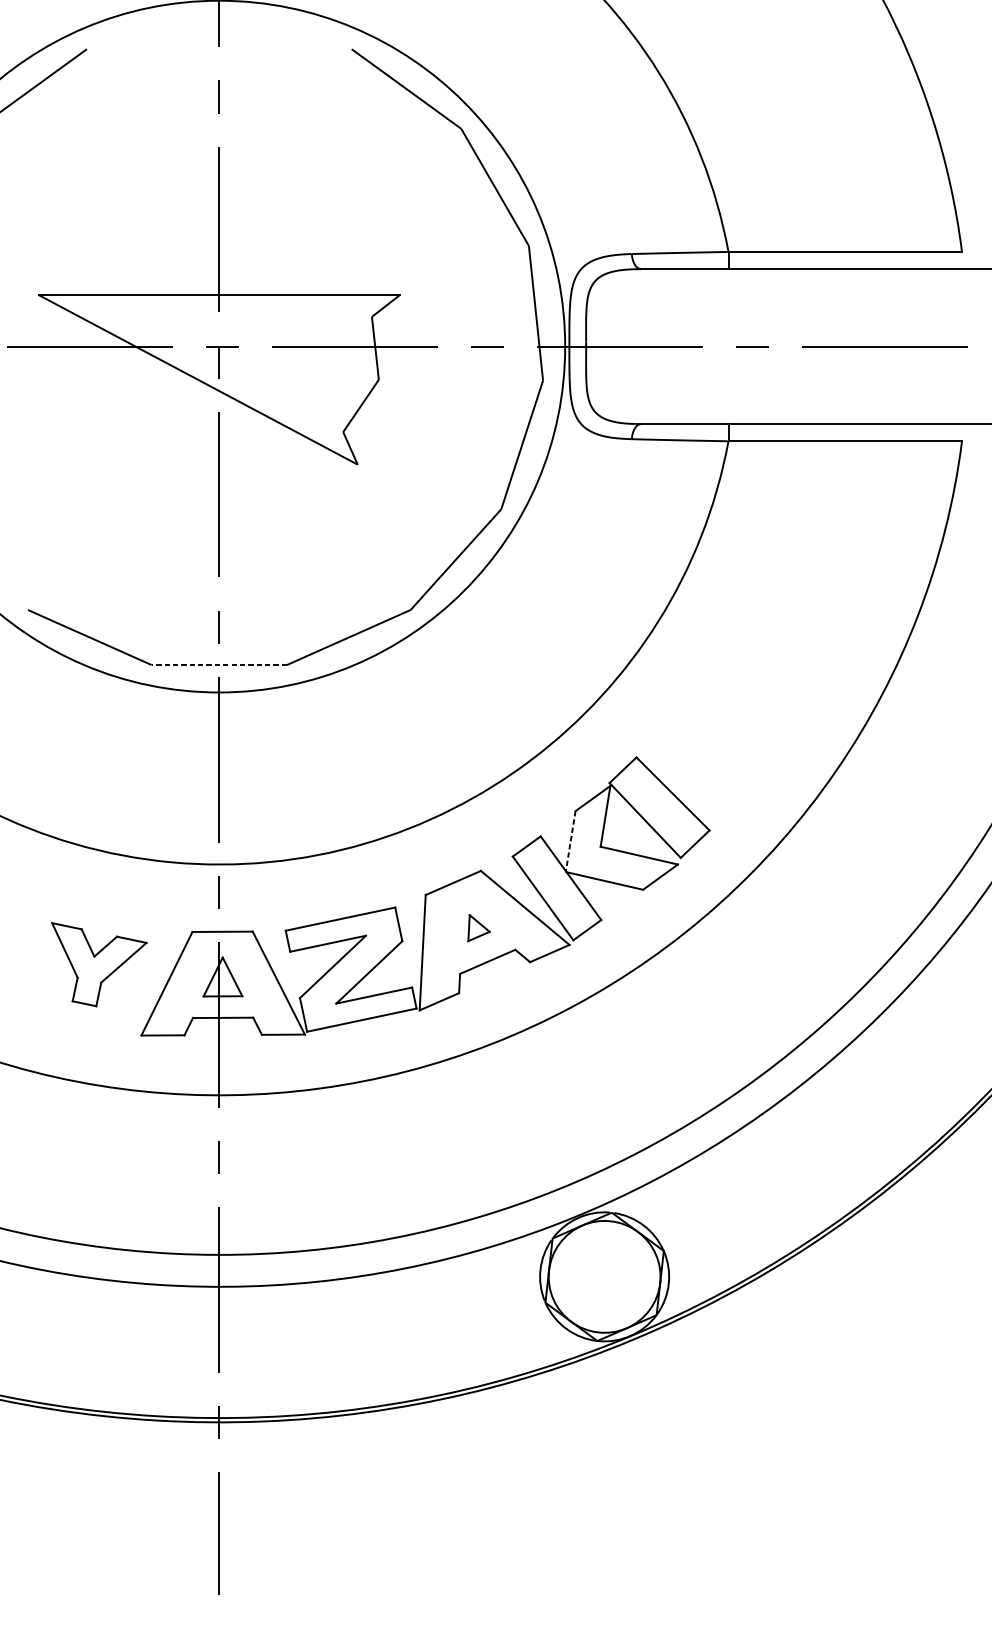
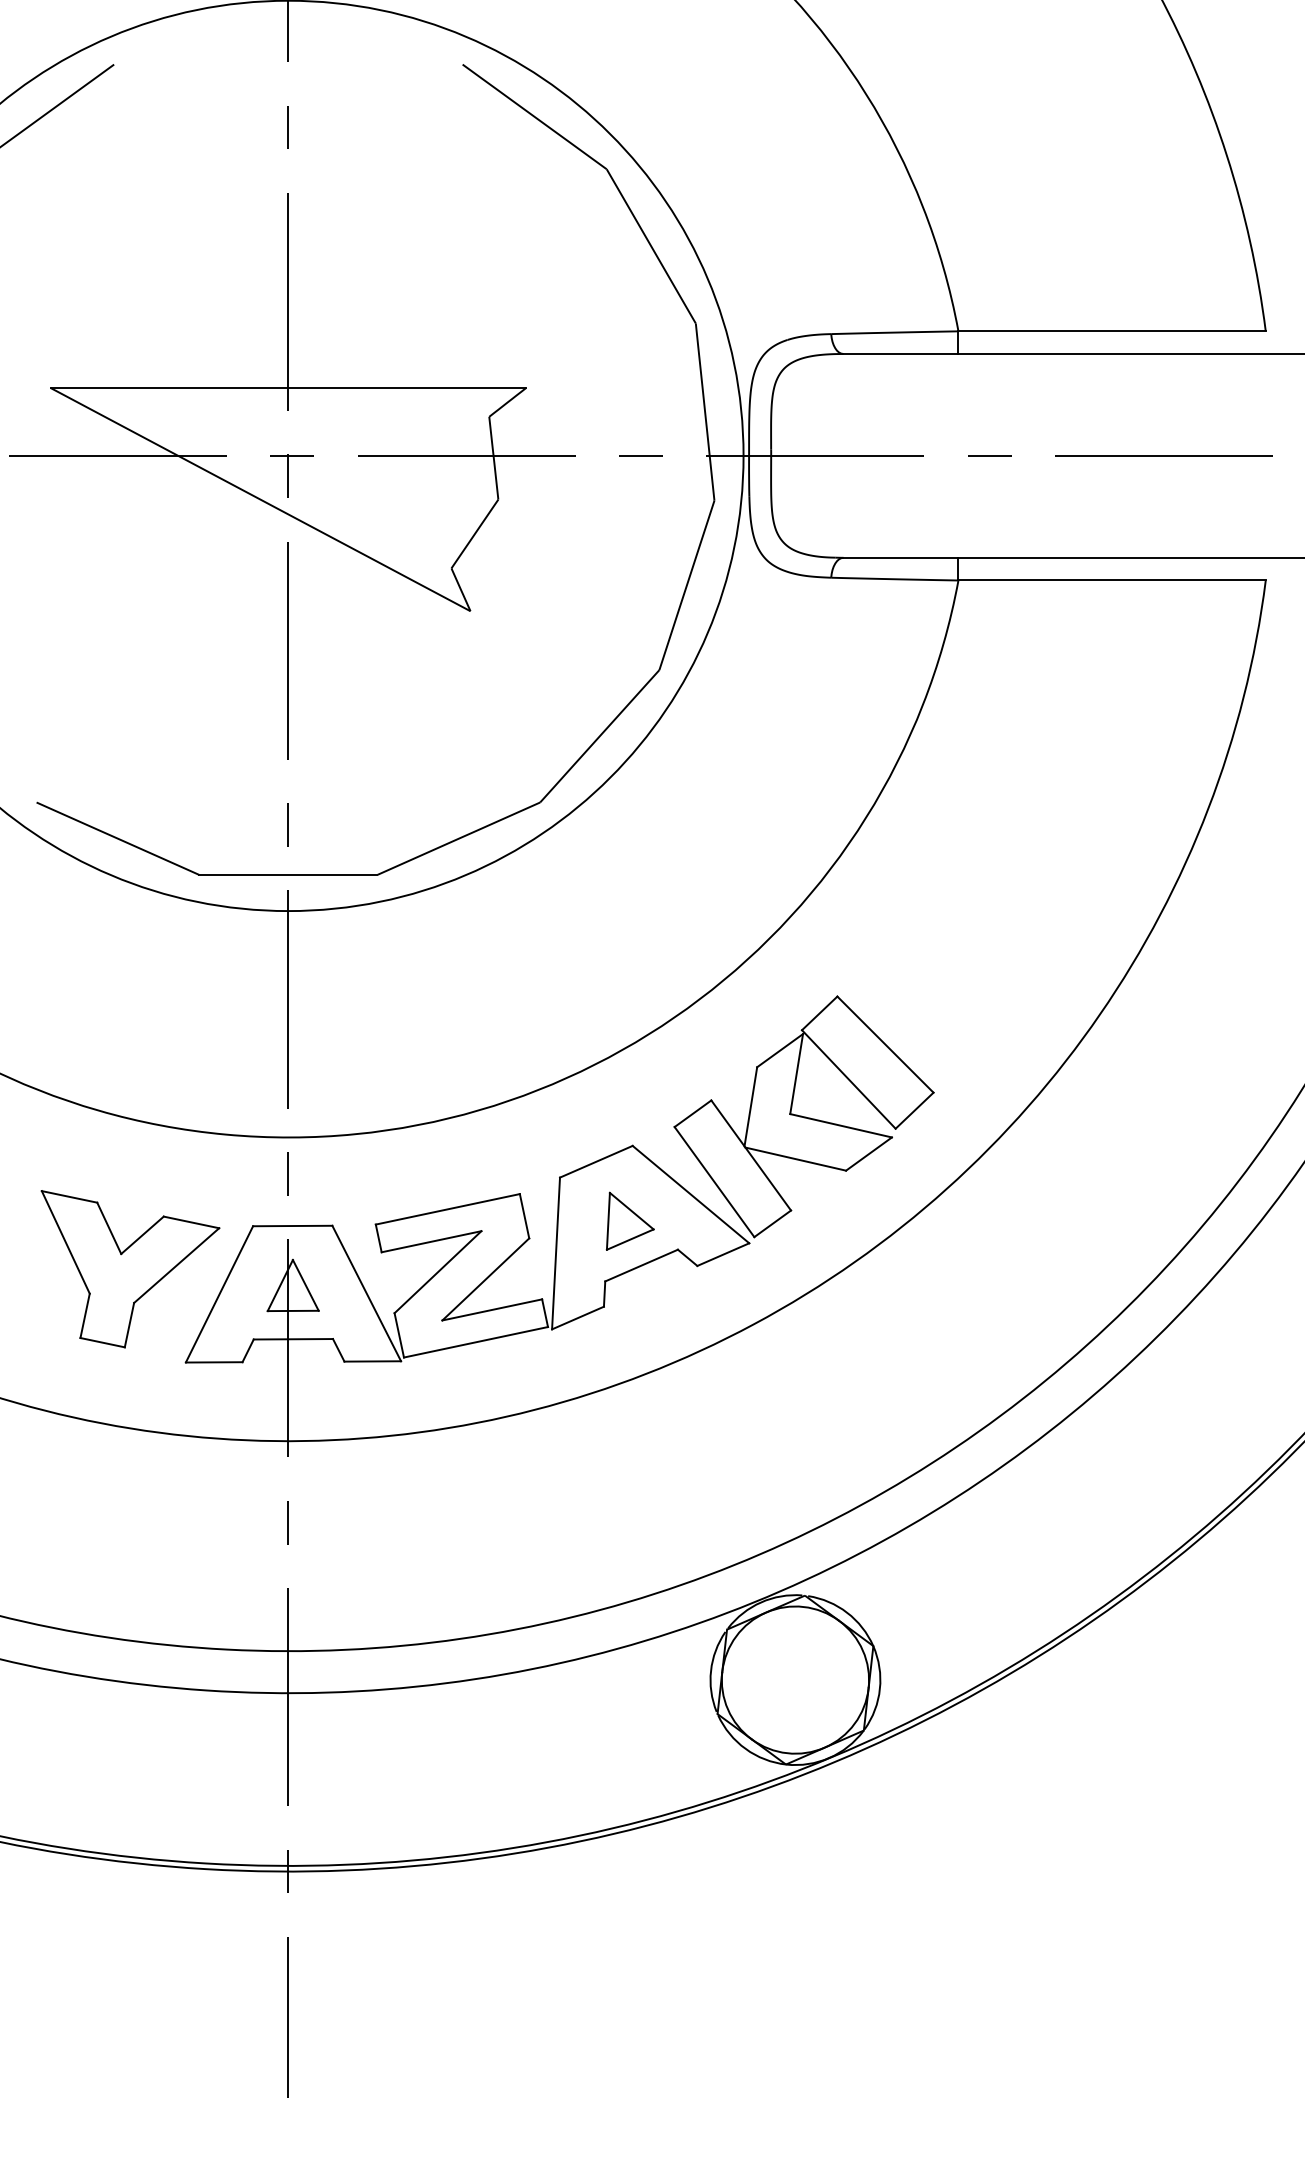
line: (218, 664) -> (287, 874), dashed -> solid
line: (570, 841) -> (750, 1107), dashed -> solid
part: (478, 927) -> (629, 1220), size x1.67
part: (99, 964) -> (130, 1269), size x1.43

